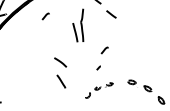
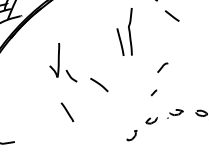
curve: (45, 16) -> (77, 19), removed
part: (35, 46) -> (63, 61), added
line: (61, 81) -> (67, 112), moved
part: (99, 90) -> (155, 125), size x1.43

